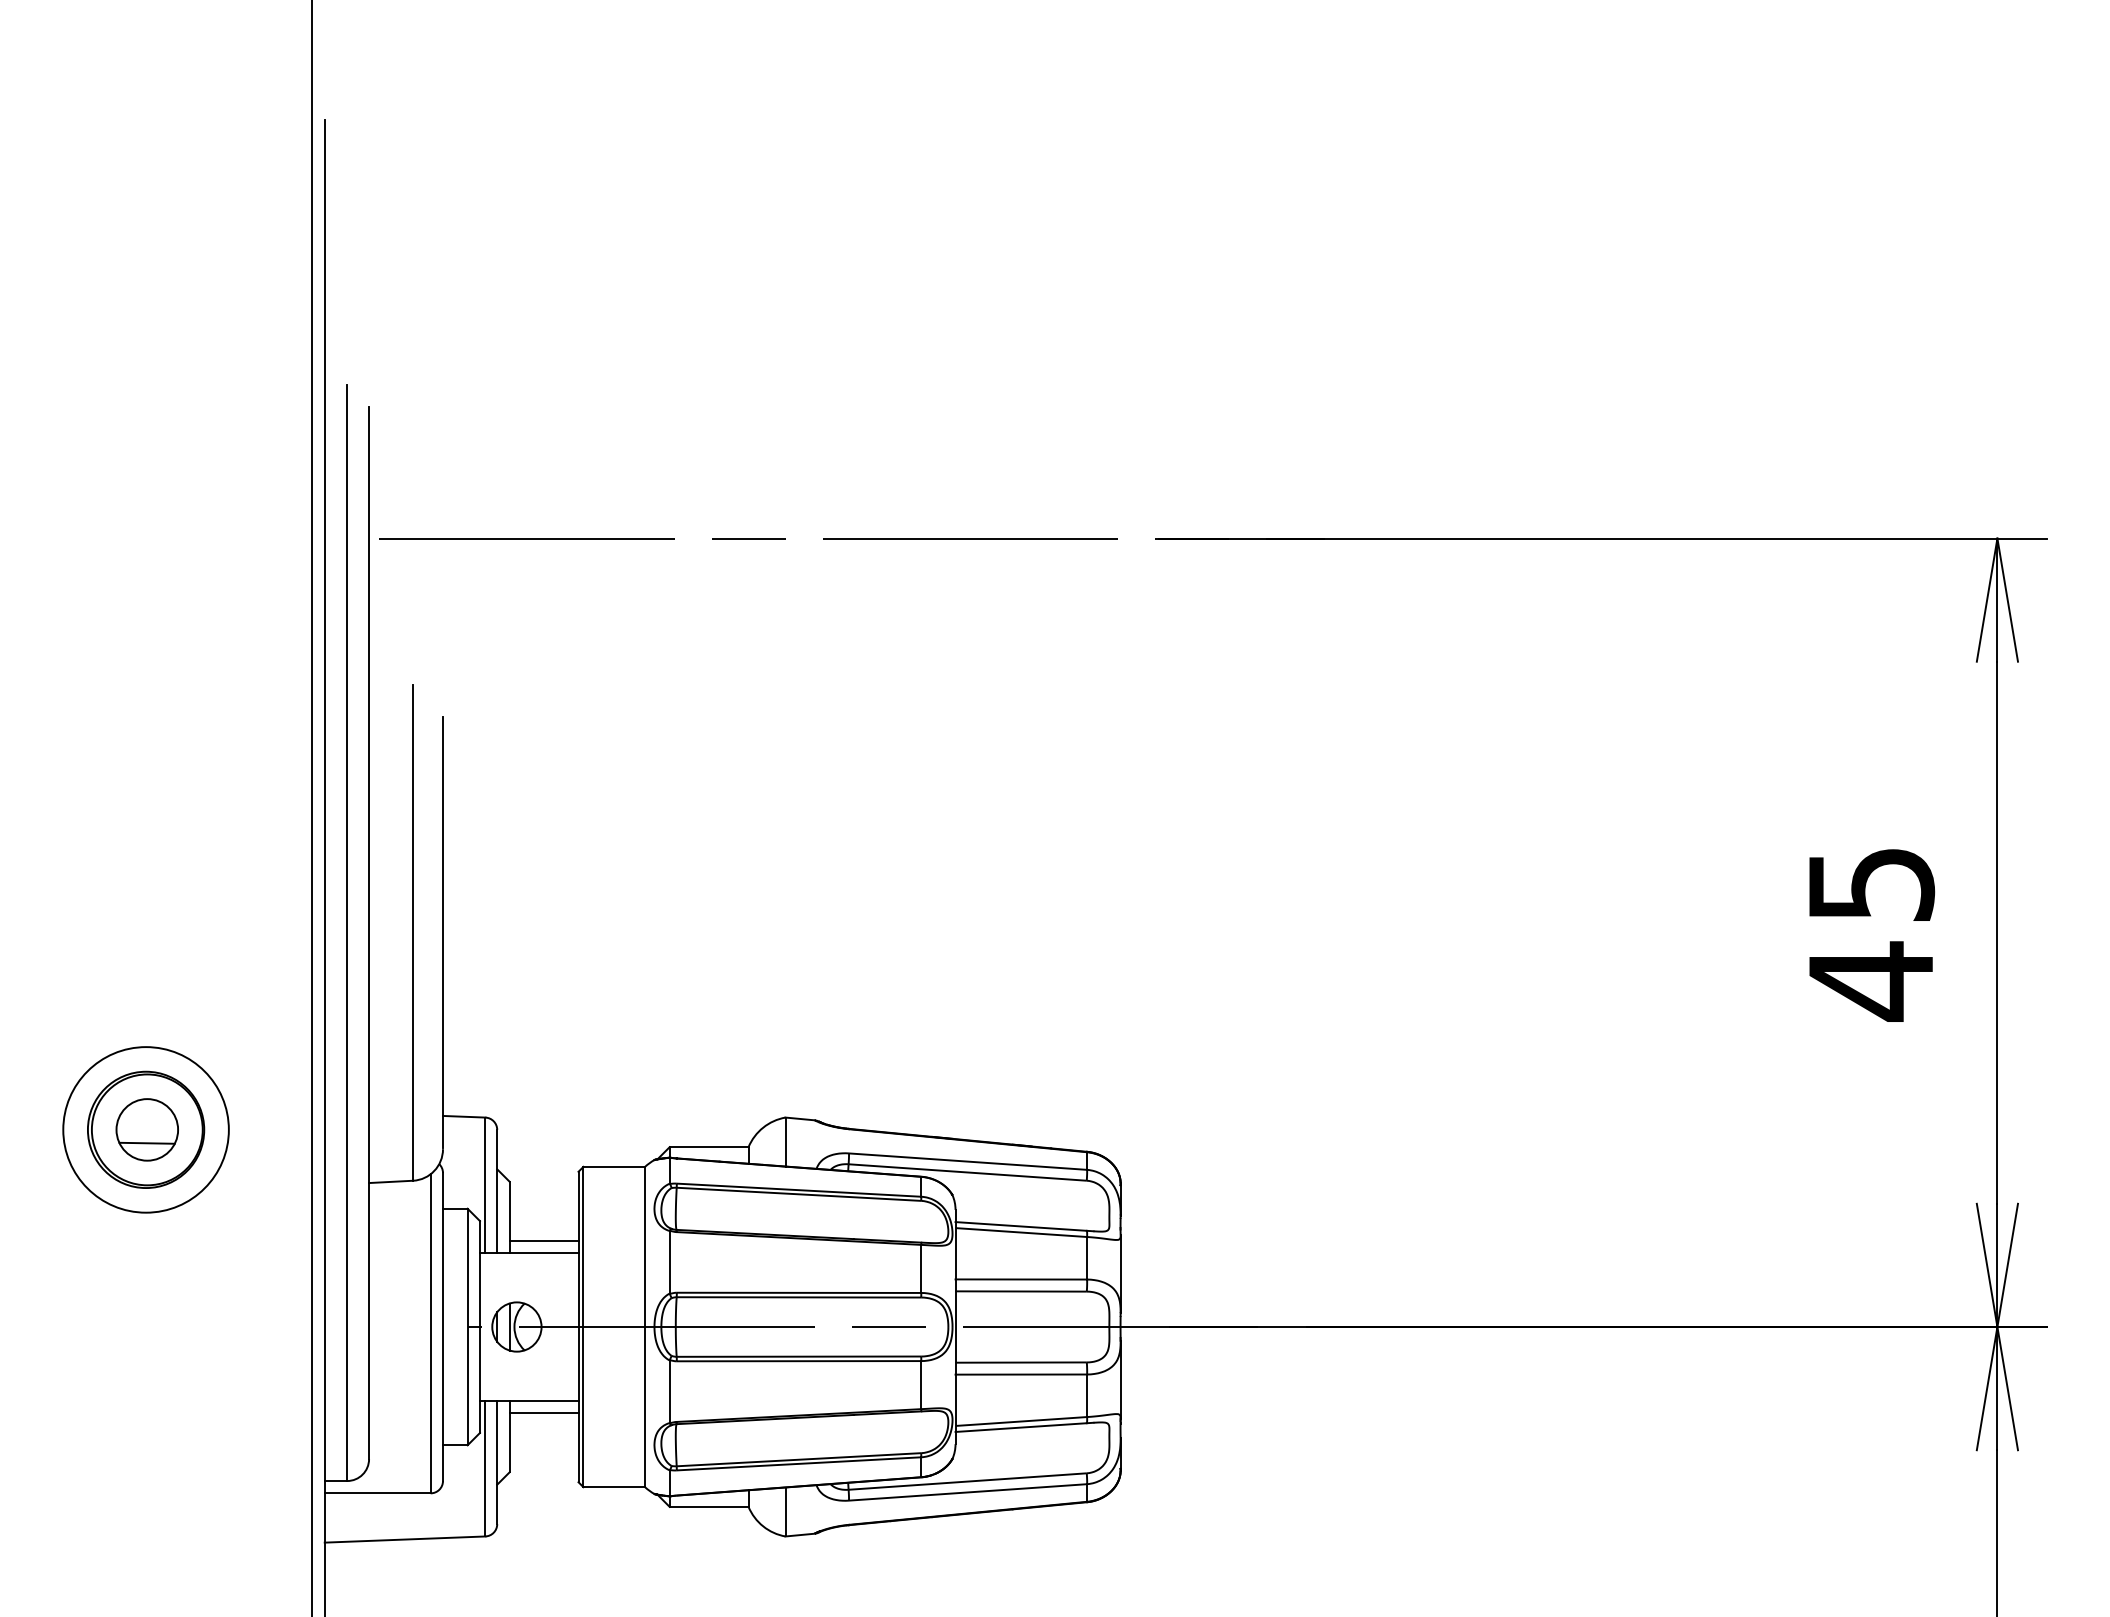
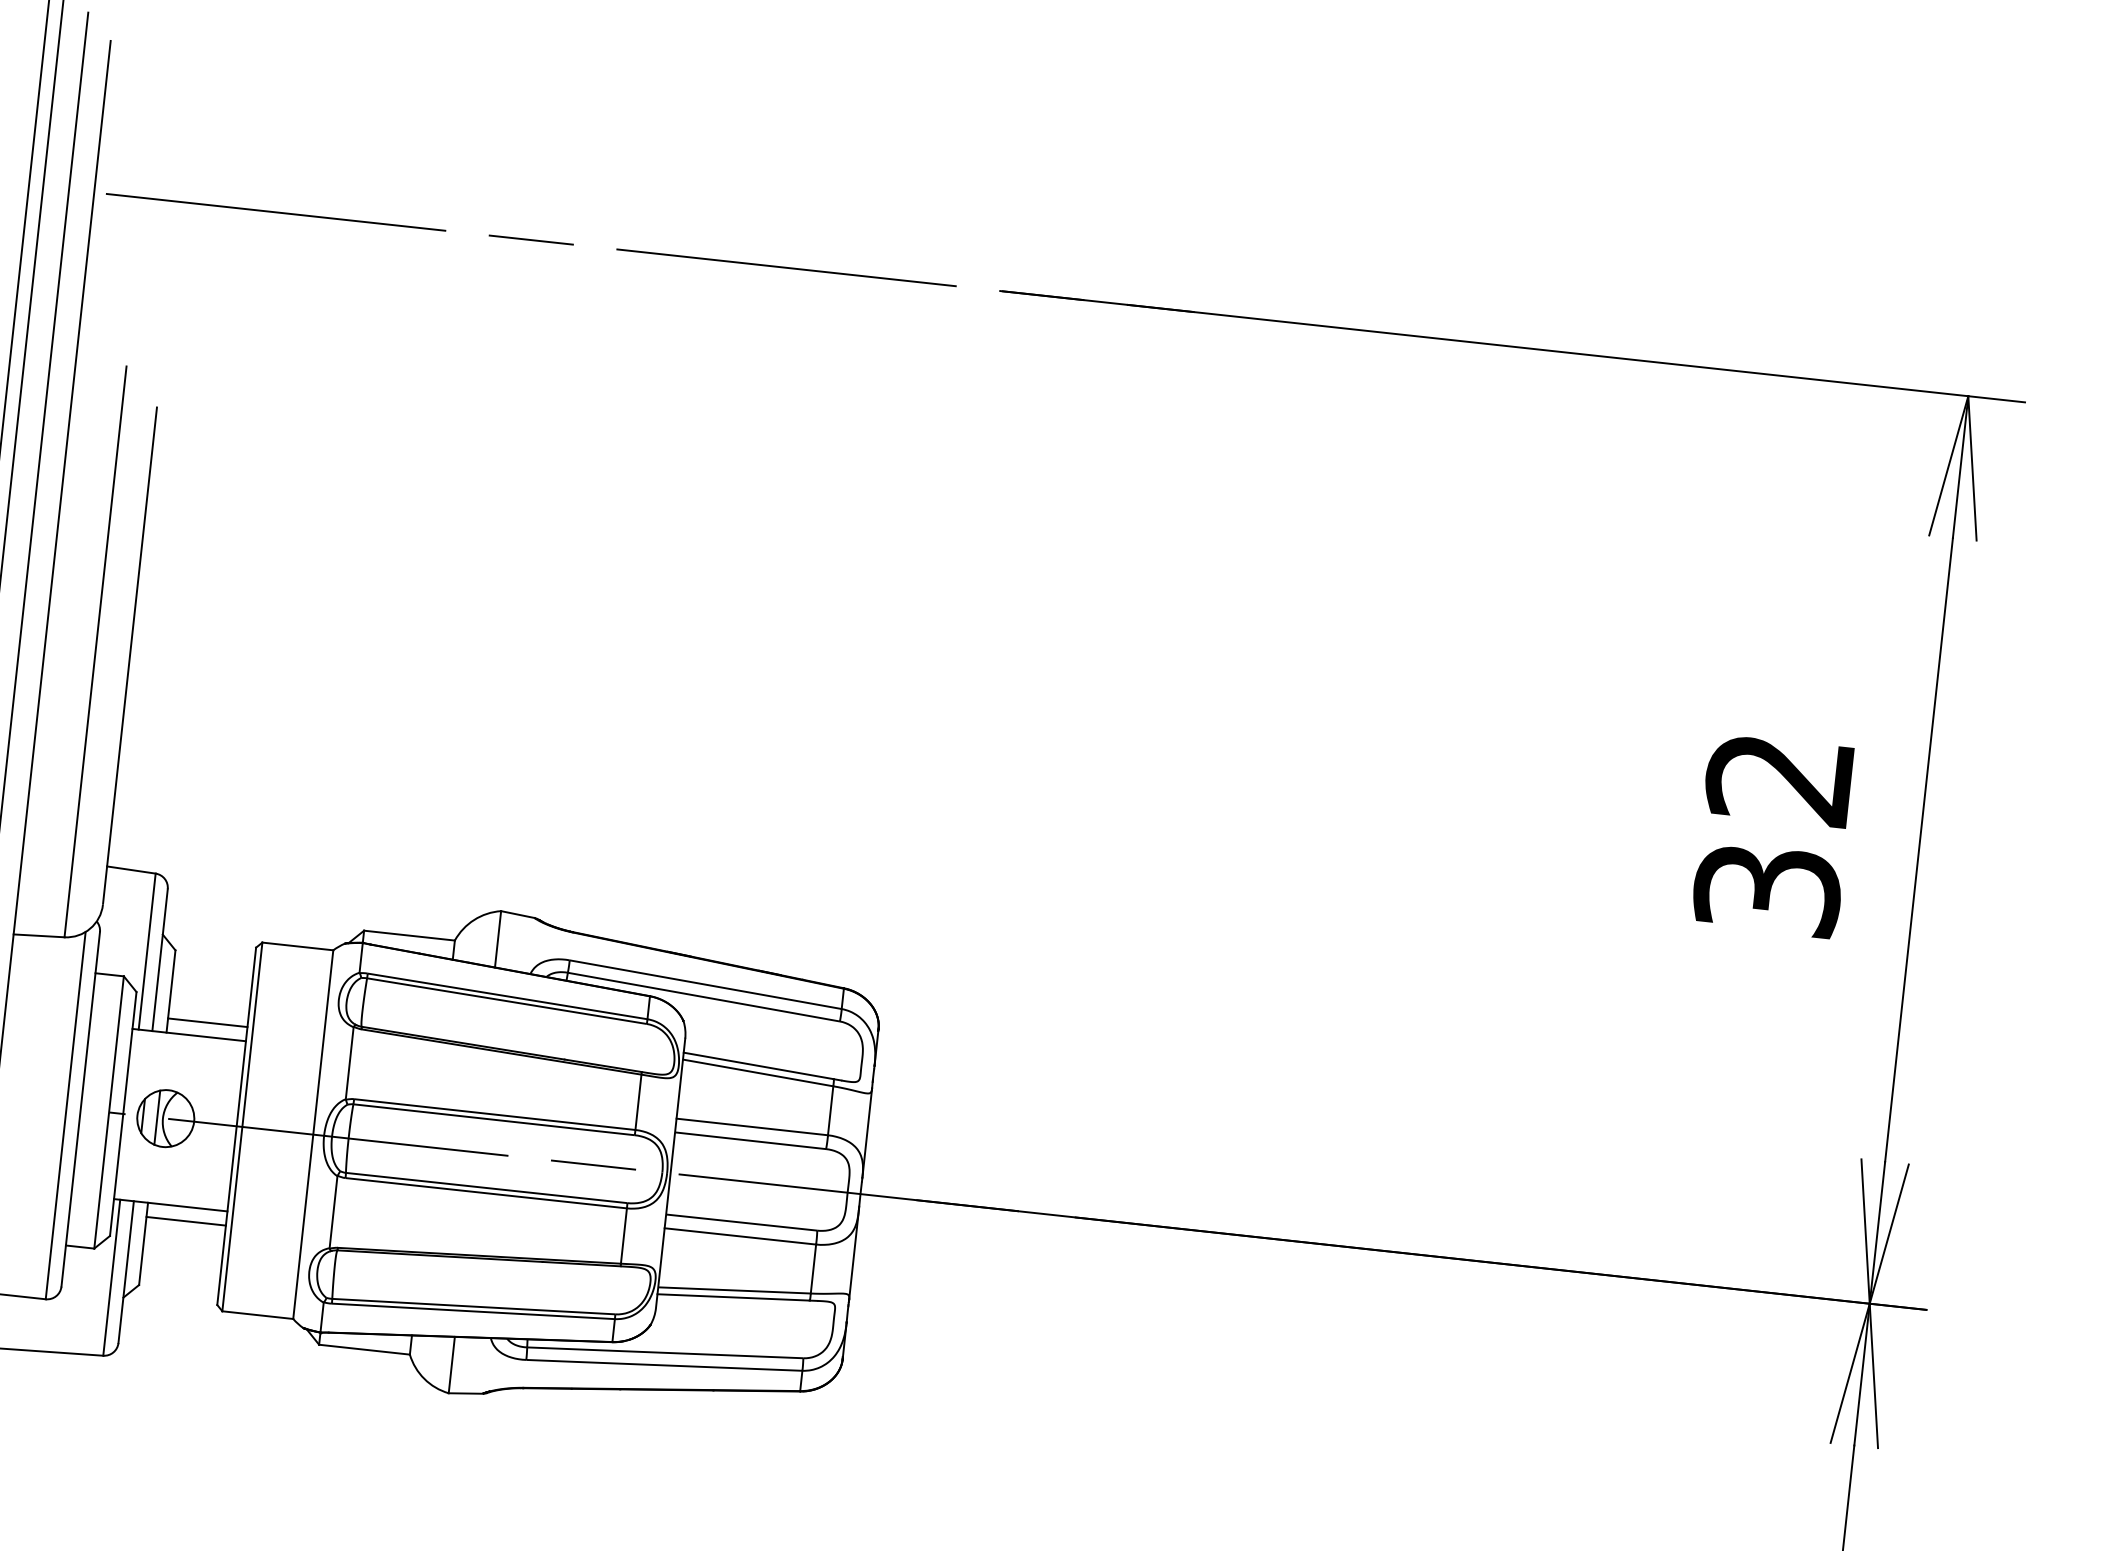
text: (1871, 935) -> (1773, 837), 45 -> 32

